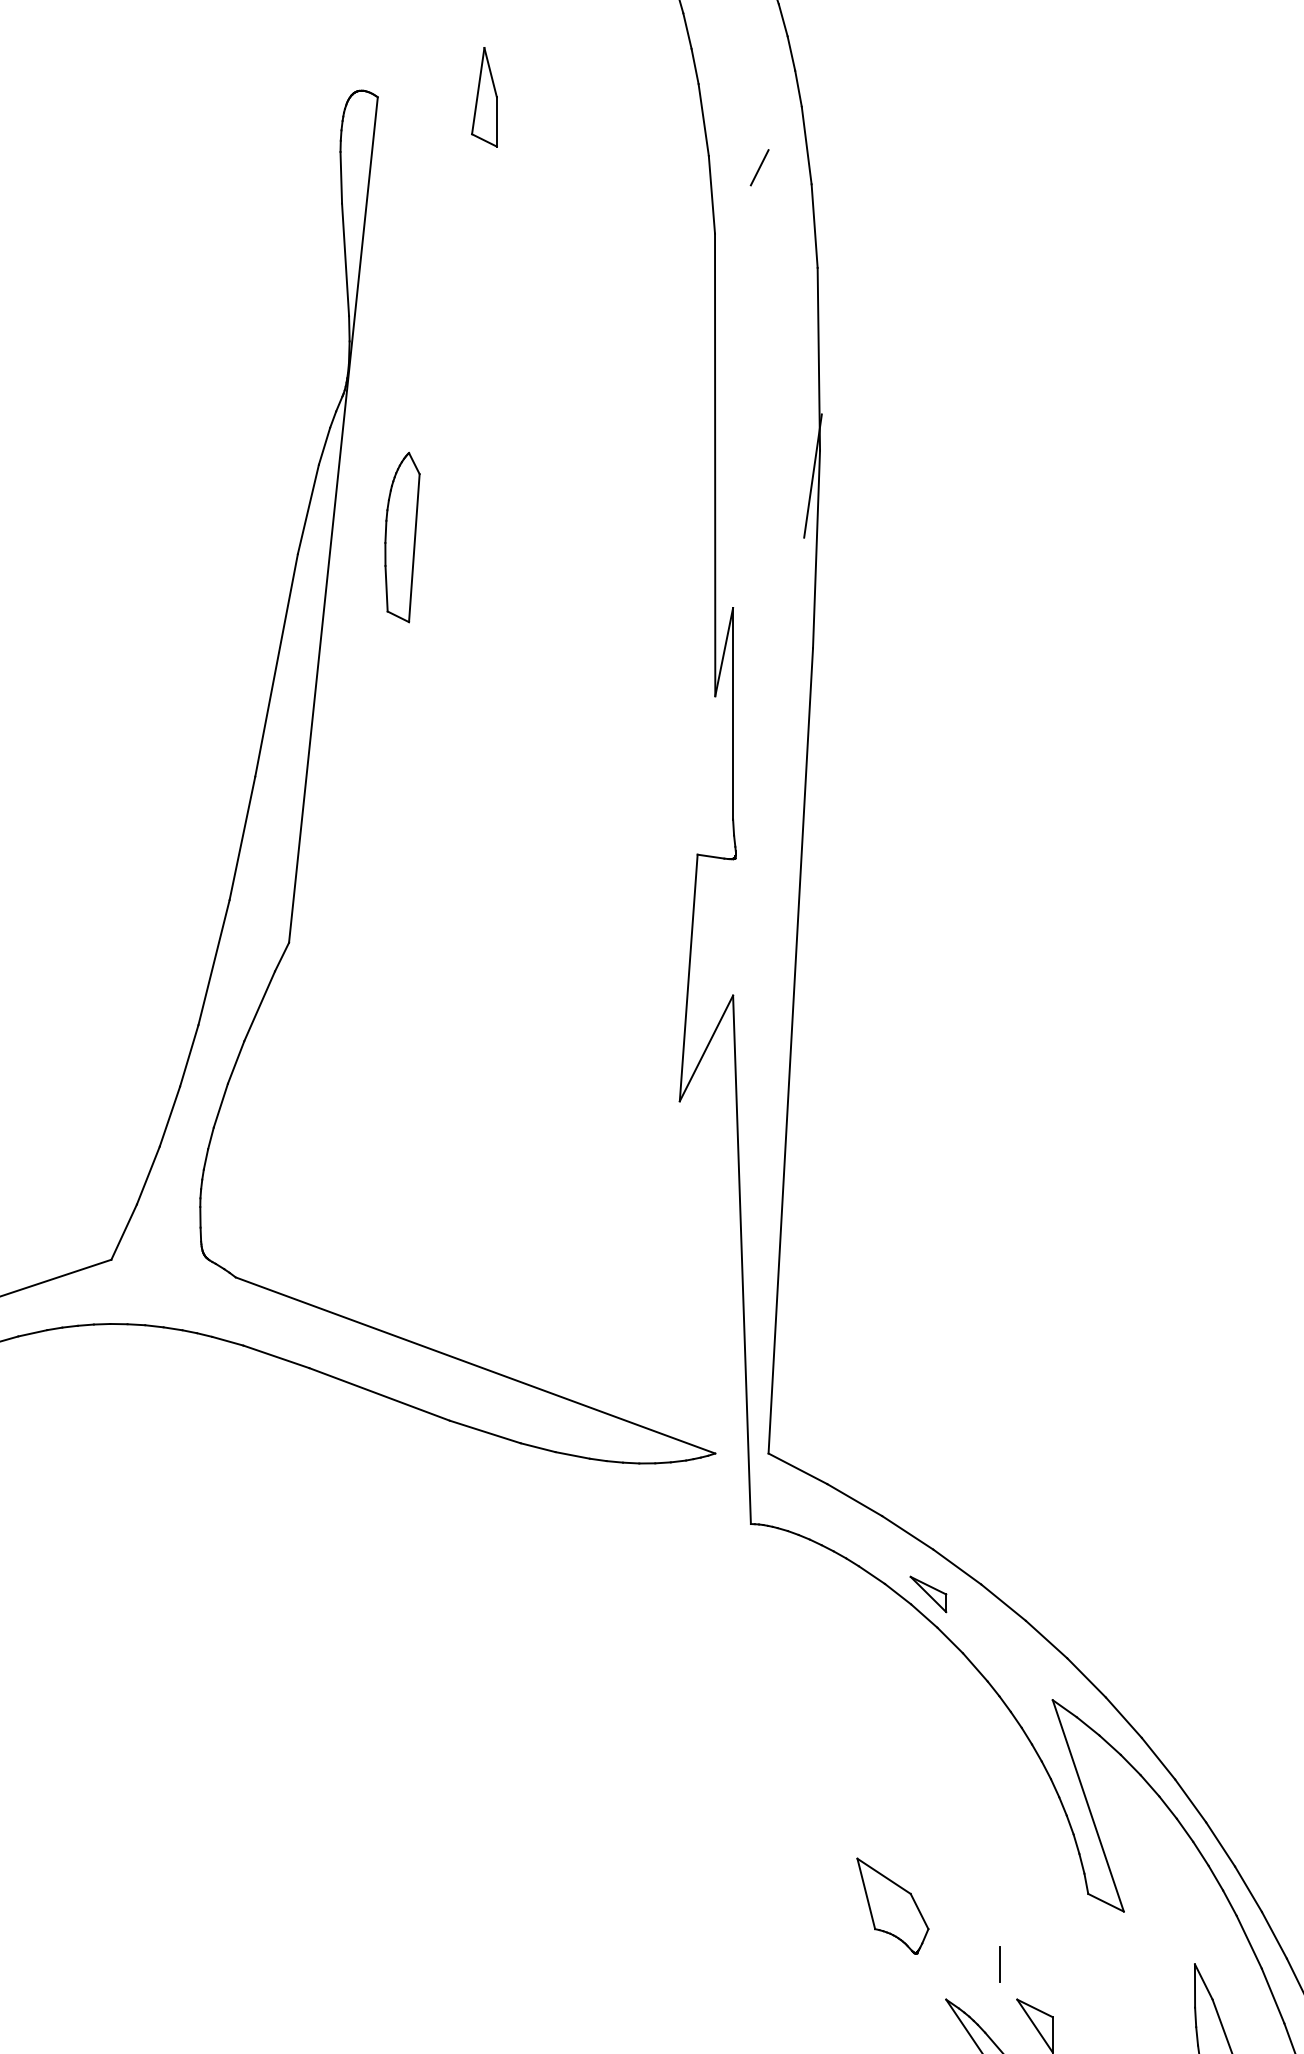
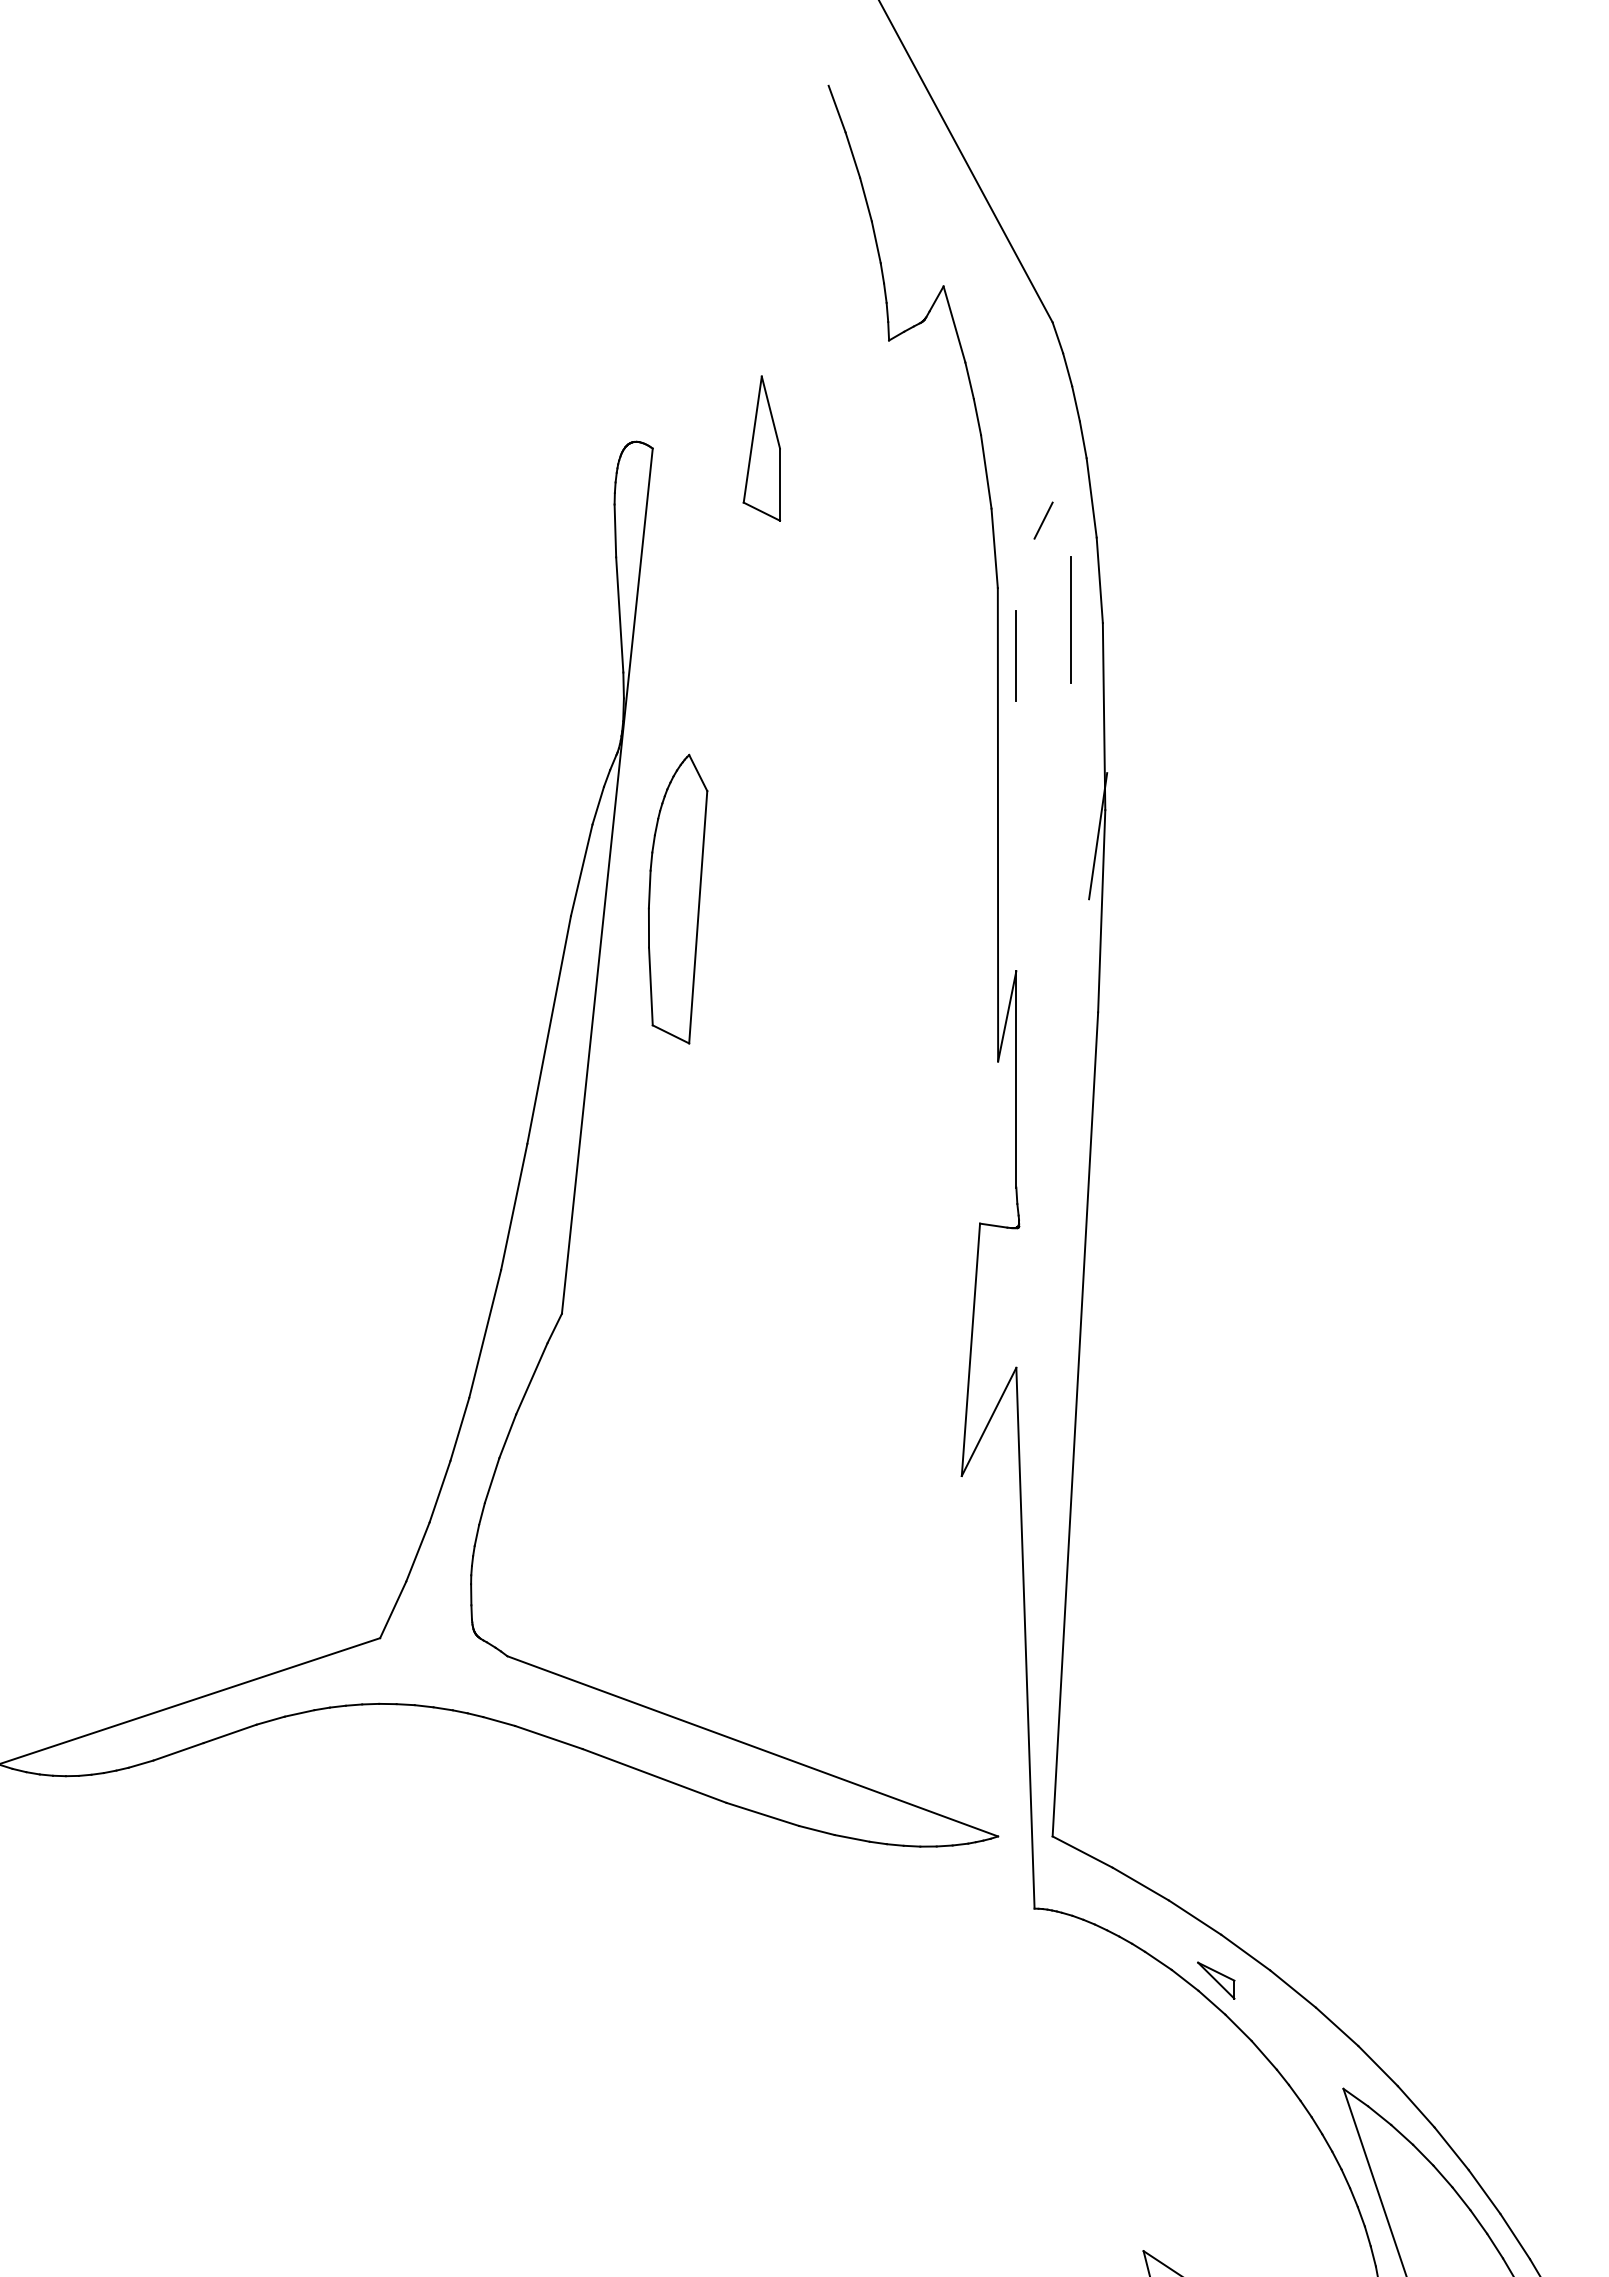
part: (484, 97) -> (761, 448), size x1.43
line: (786, 264) -> (1070, 619), added
line: (733, 299) -> (1016, 655), added
part: (401, 536) -> (677, 898), size x1.67

